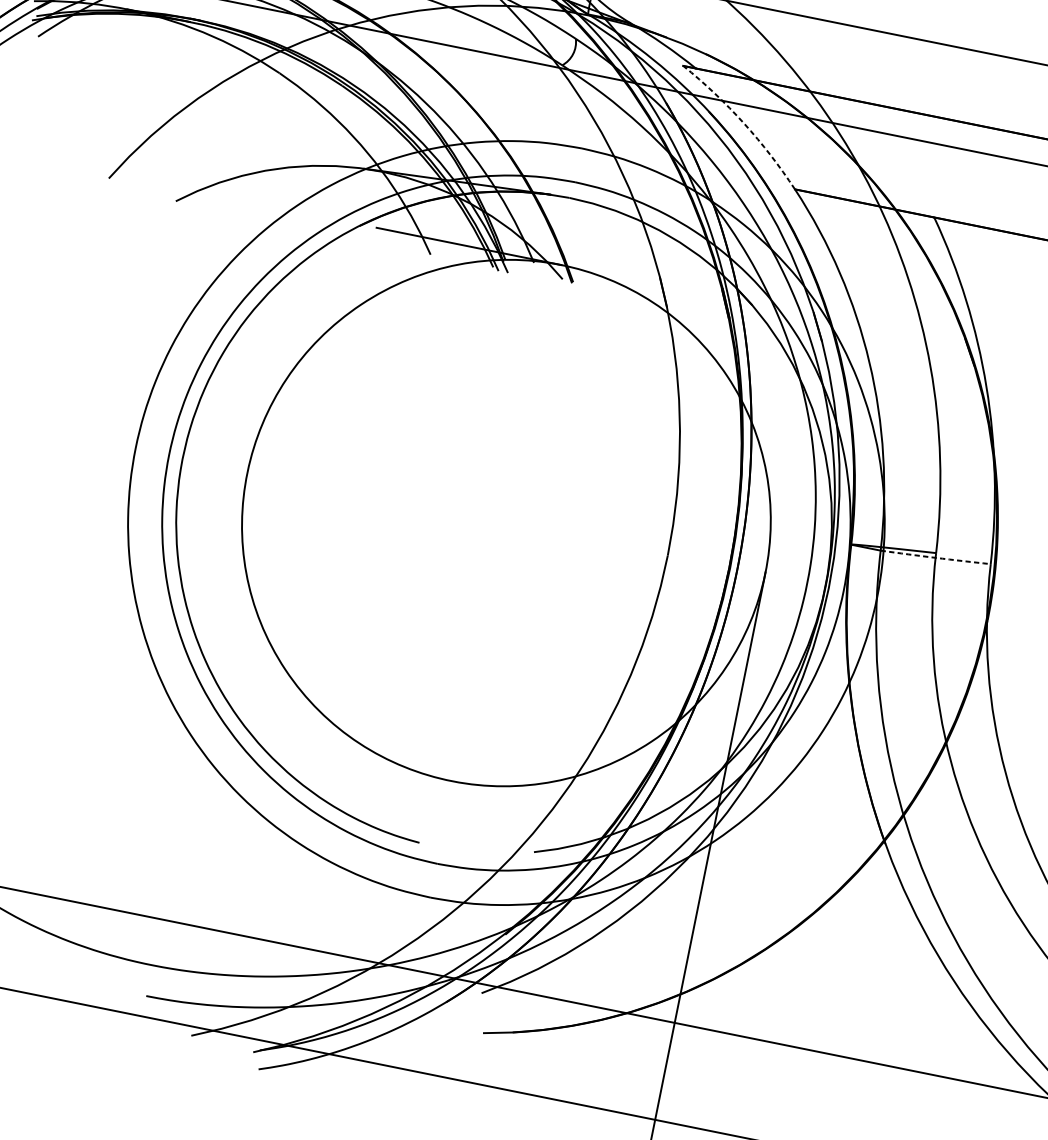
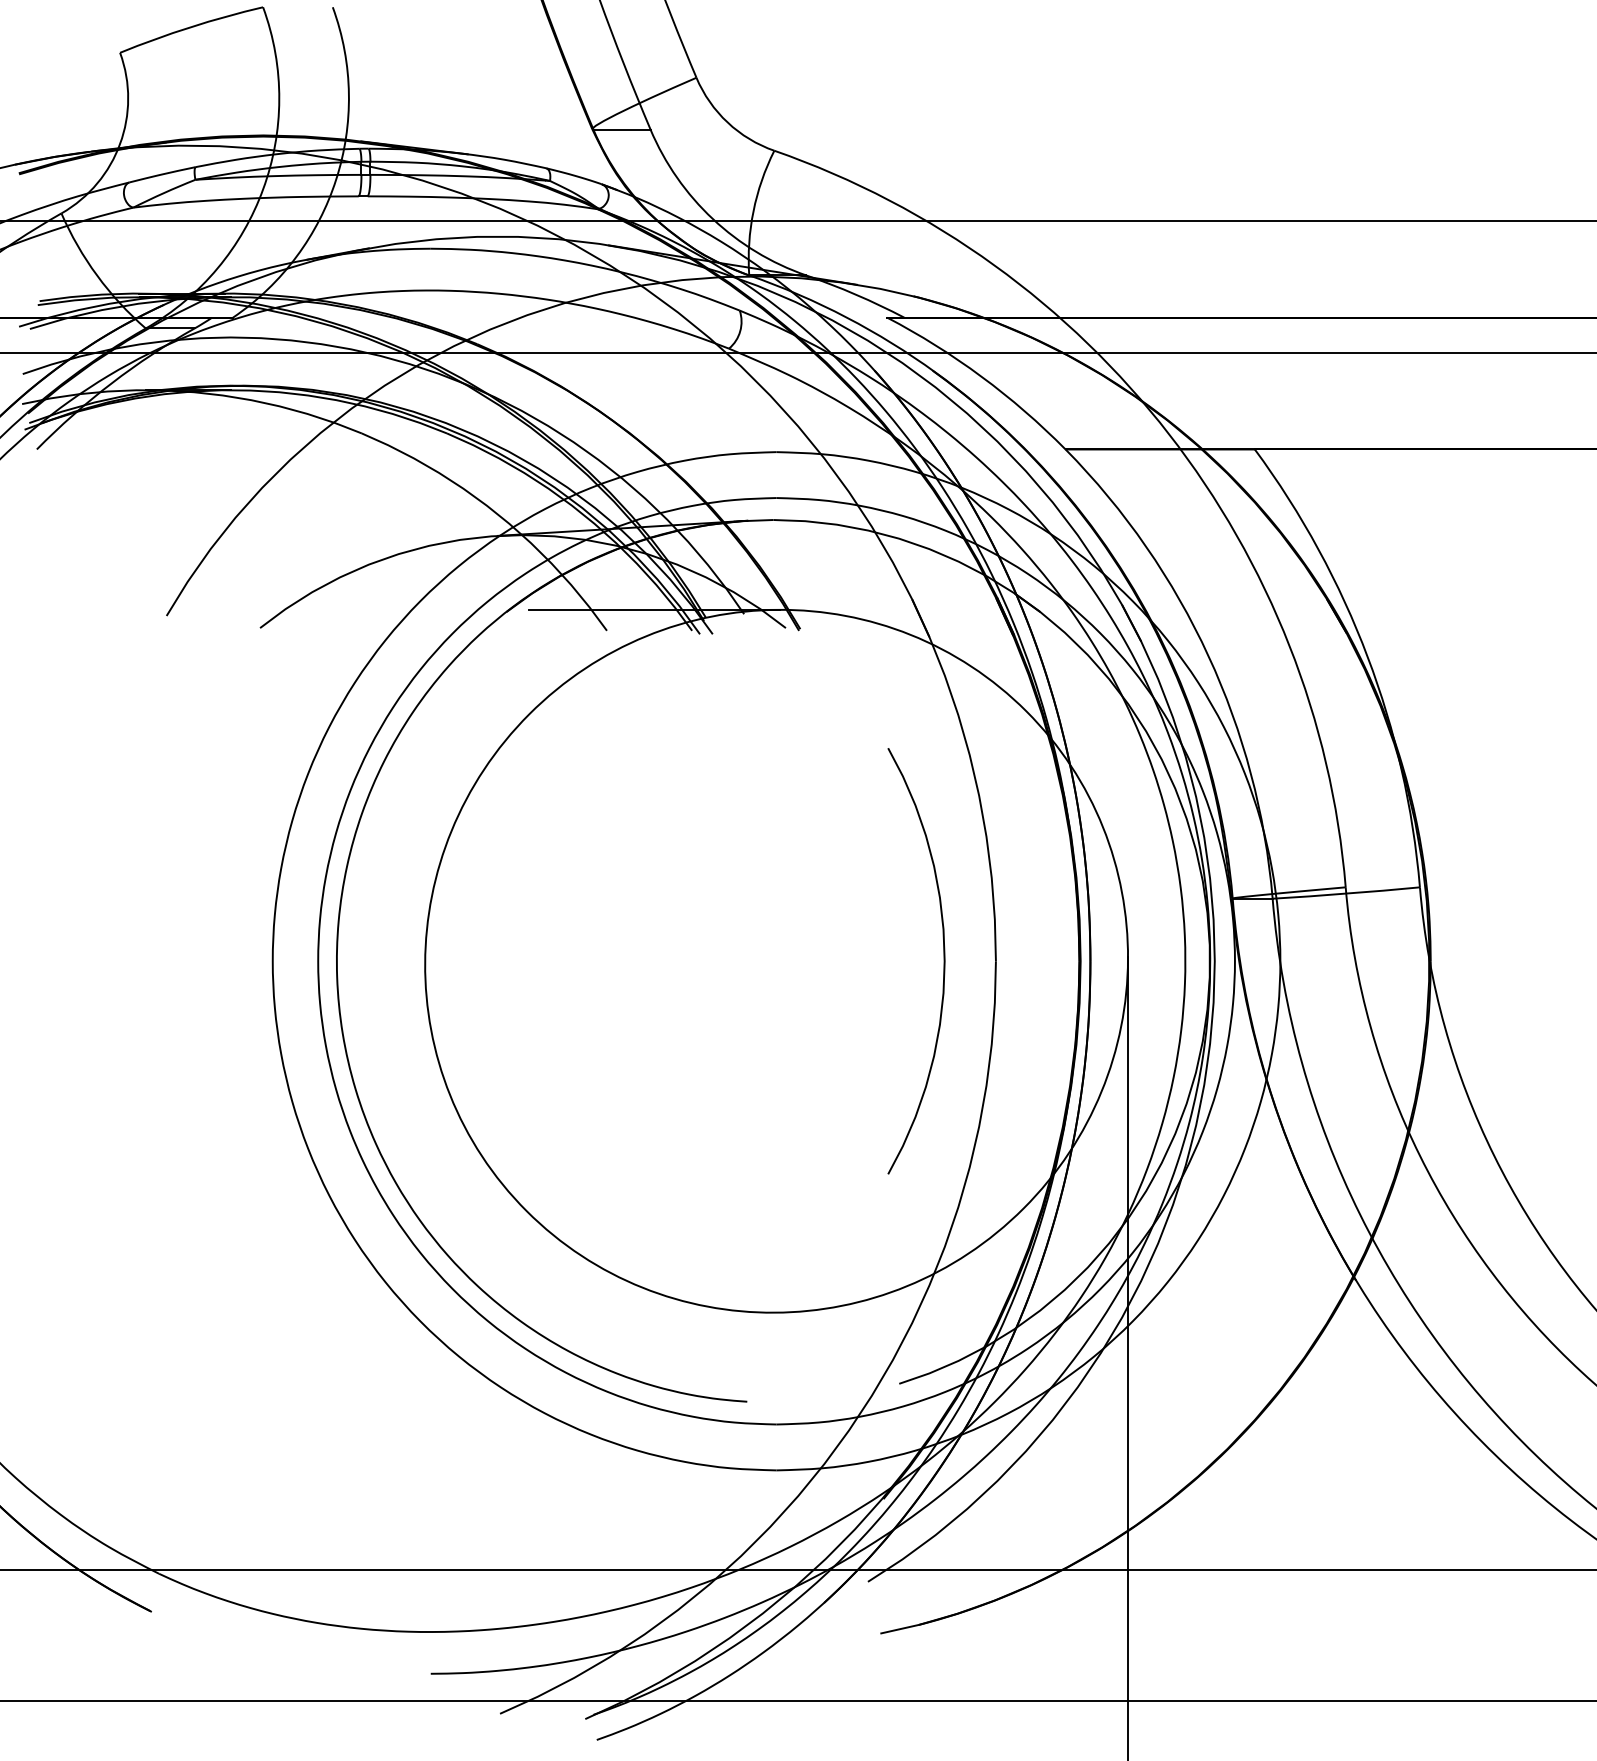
arc: (743, 123) -> (981, 376), dashed -> solid
curve: (629, 548) -> (943, 961), added
arc: (935, 557) -> (1346, 893), dashed -> solid

